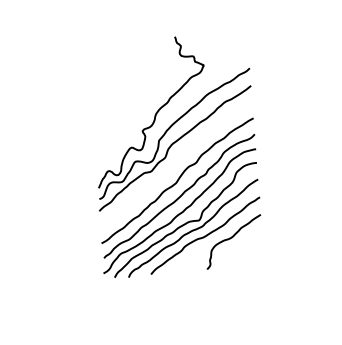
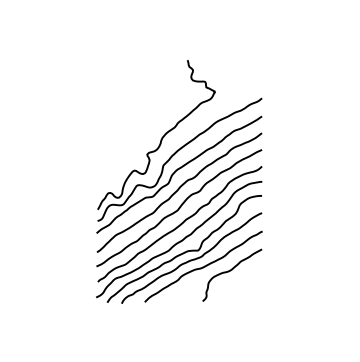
curve: (175, 163) -> (178, 190), added

